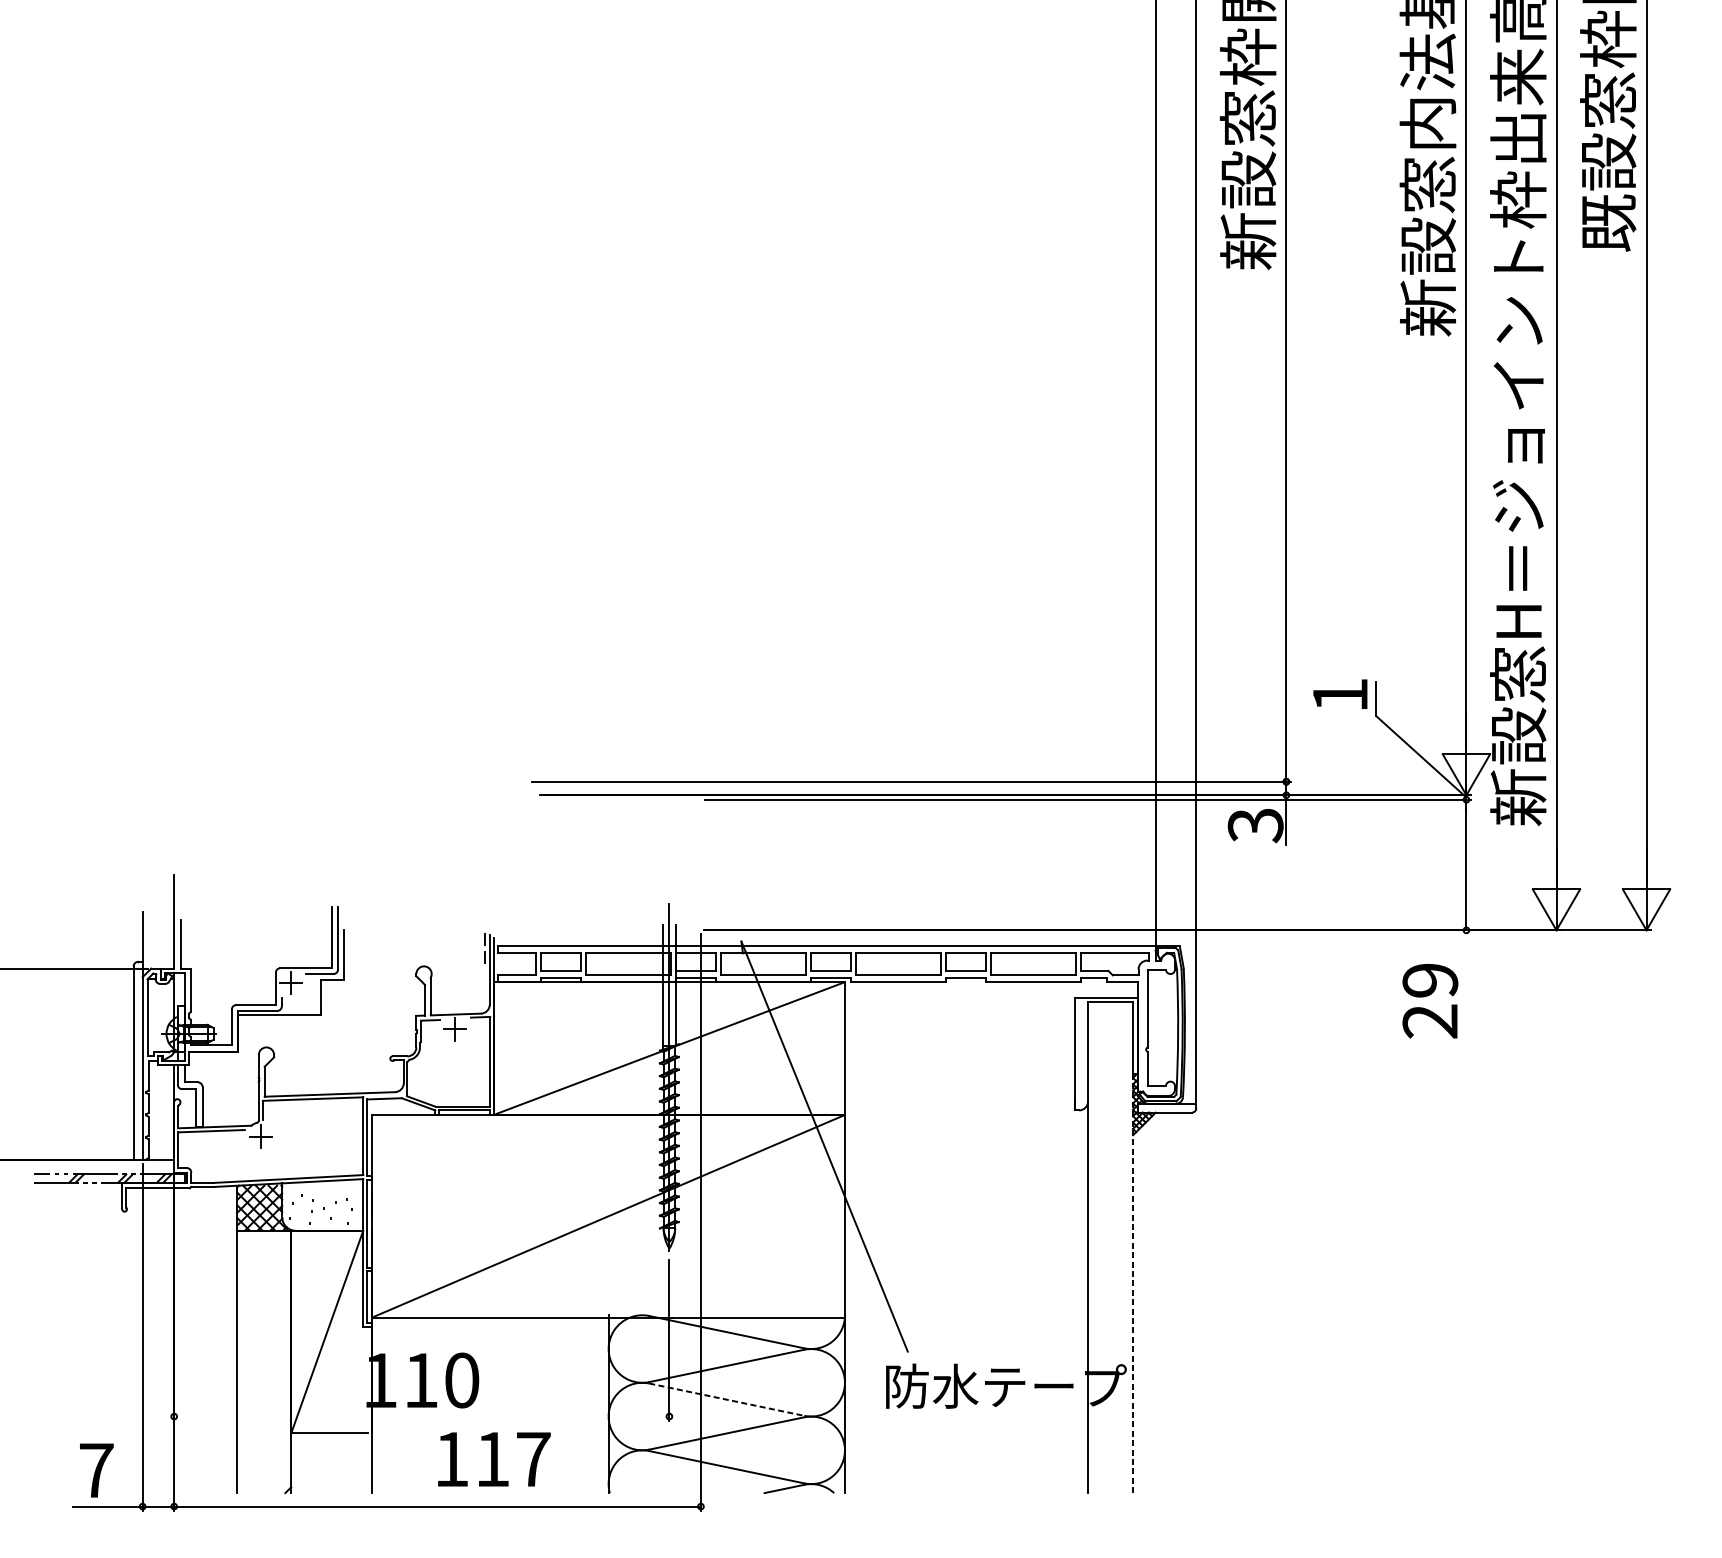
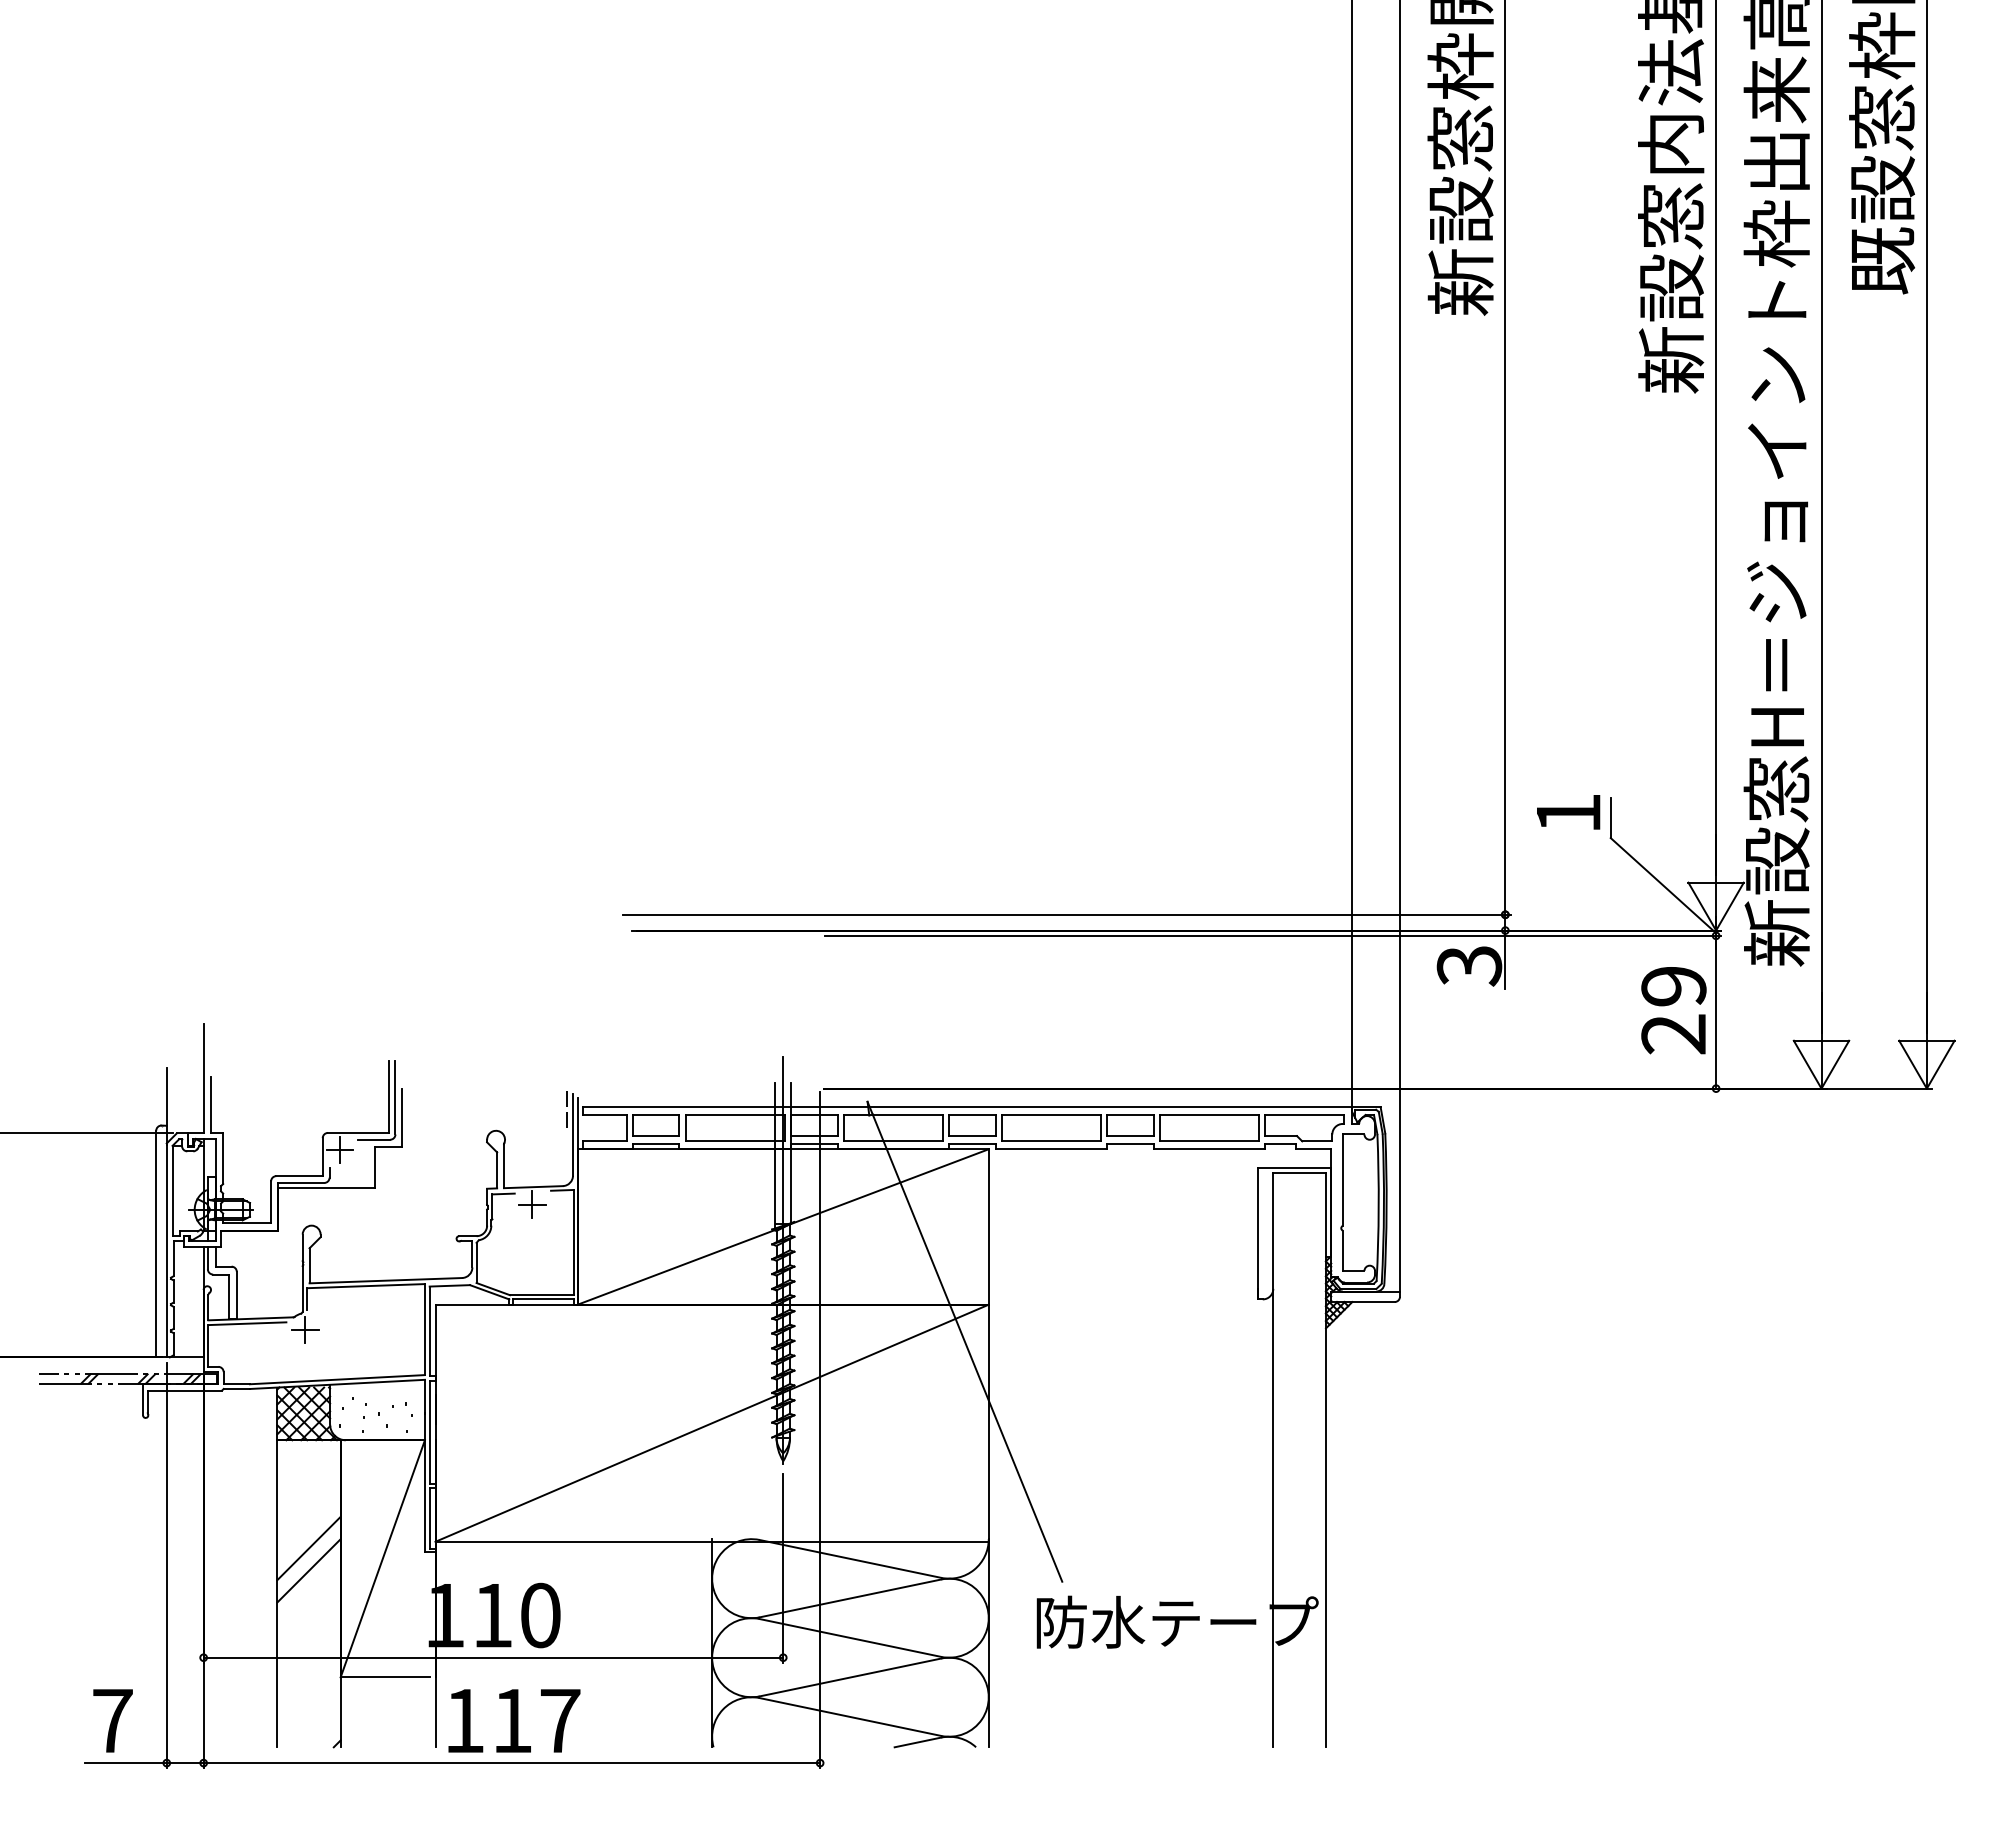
text: (1430, 1001) -> (1673, 1010), moved
line: (1132, 1283) -> (1325, 1501), dashed -> solid
line: (263, 1323) -> (308, 1548), added
line: (263, 1342) -> (308, 1570), added
line: (726, 1399) -> (850, 1637), dashed -> solid
line: (421, 1416) -> (493, 1657), added
text: (494, 1459) -> (514, 1720), moved

